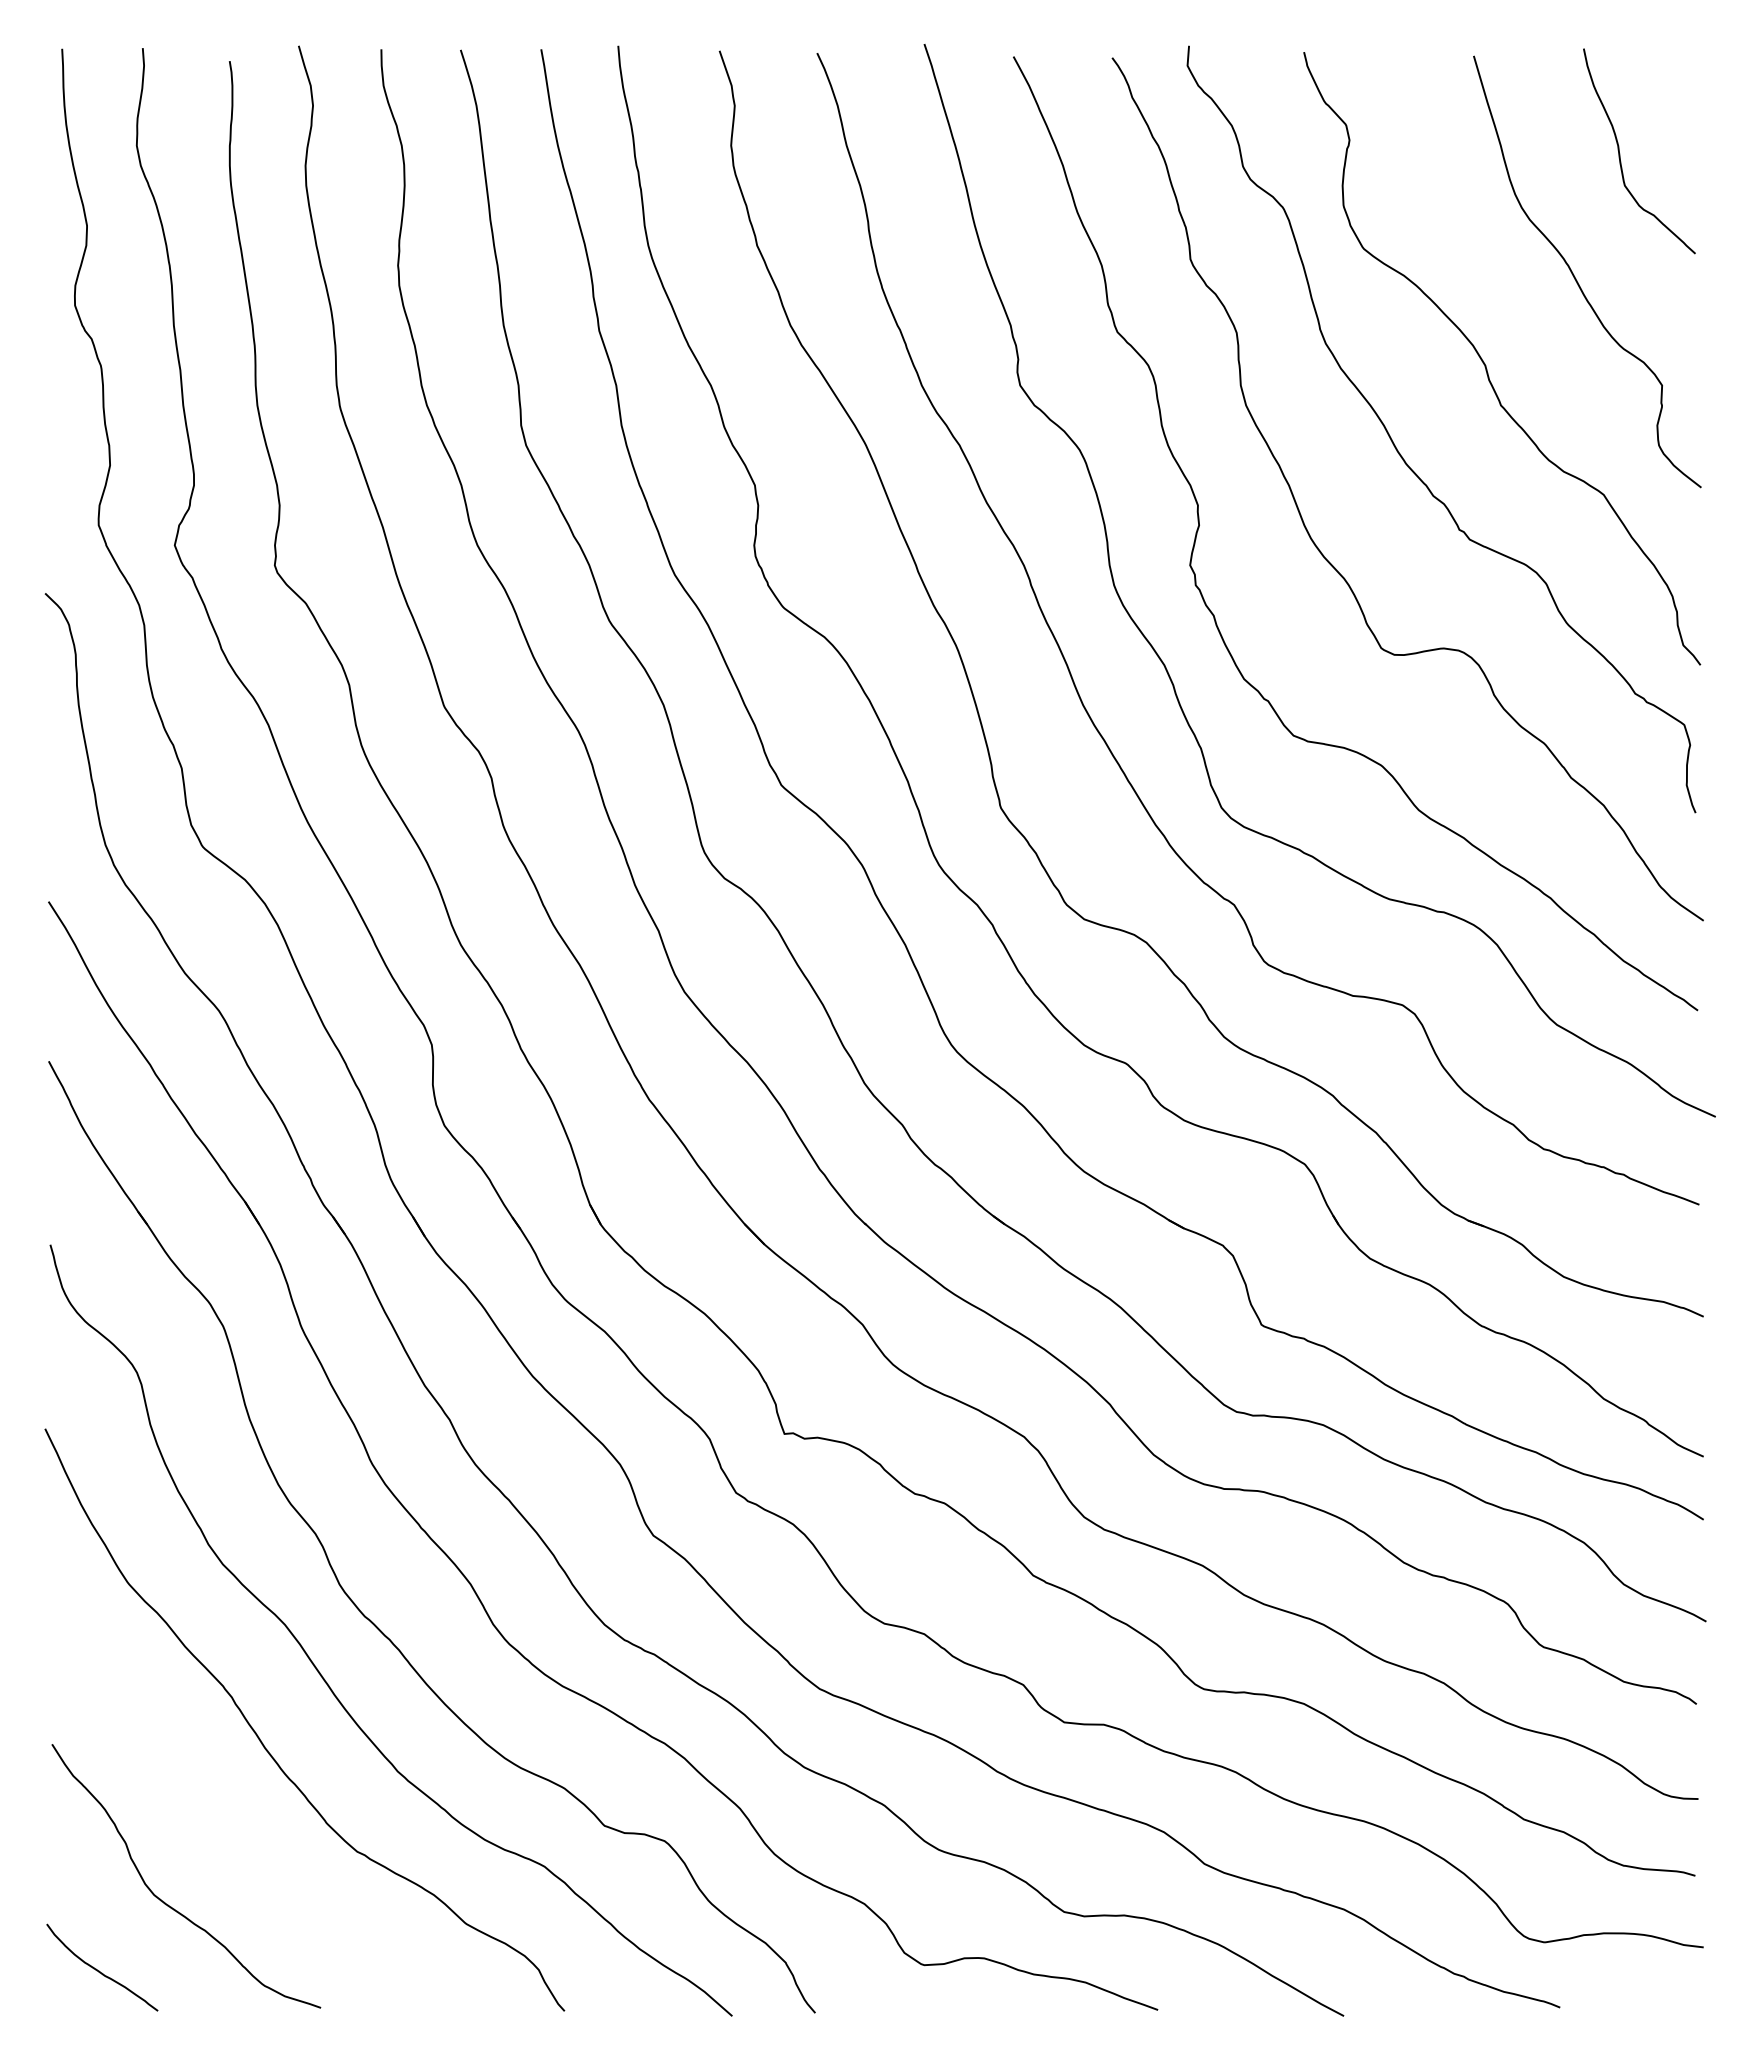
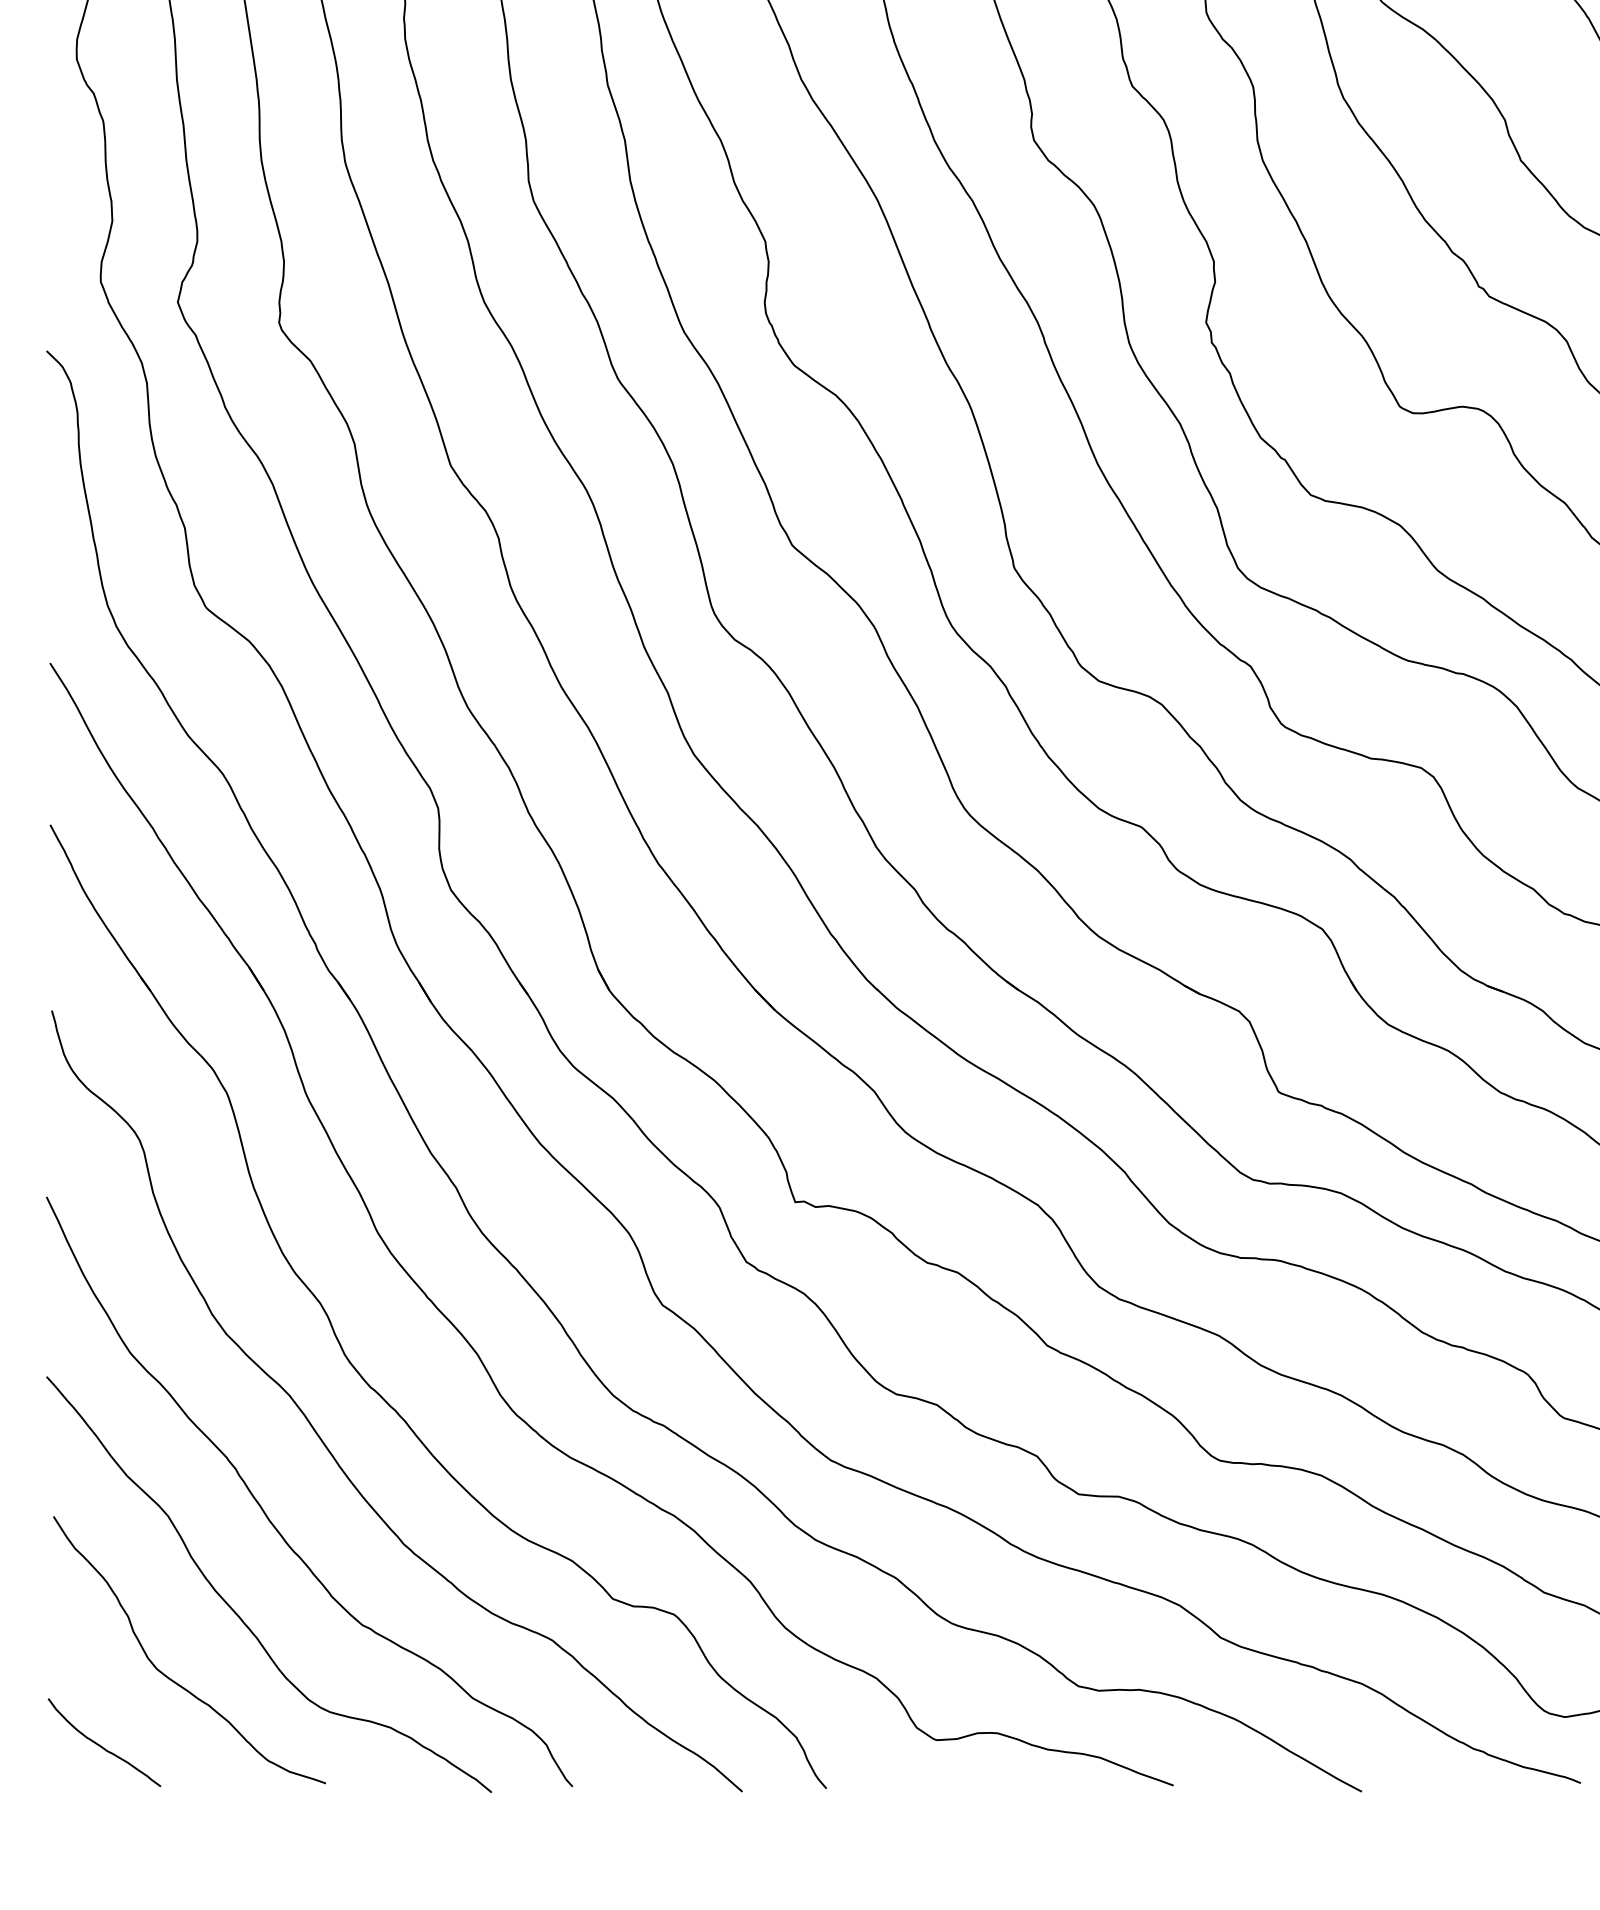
curve: (232, 1838) -> (236, 1611), added

